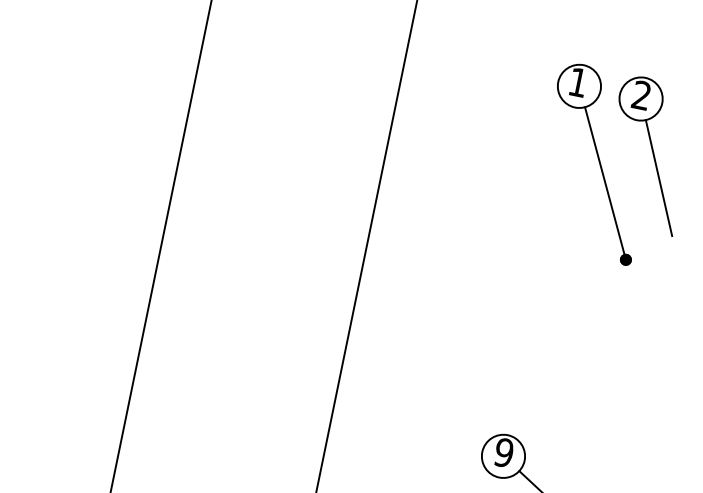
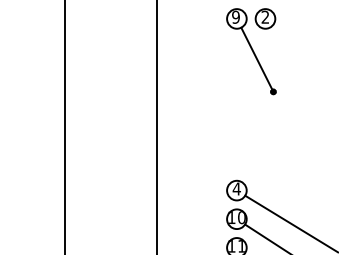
text: (577, 80) -> (235, 16), 1 -> 9
line: (658, 177) -> (280, 52), removed
text: (503, 451) -> (236, 188), 9 -> 4

